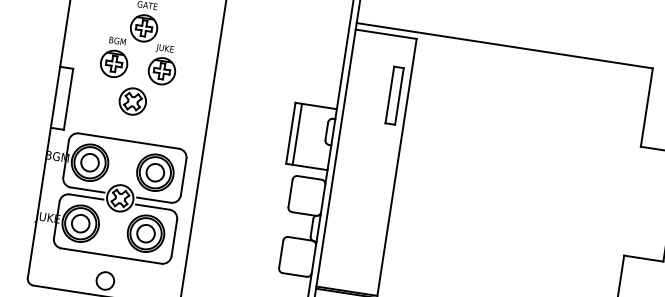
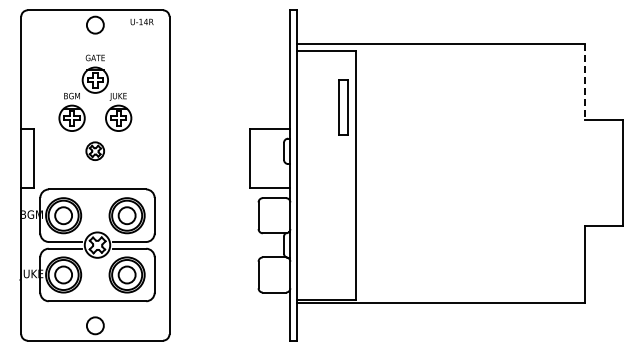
part: (132, 100) -> (94, 150), size x0.7
line: (646, 107) -> (584, 82), solid -> dashed
line: (297, 134) -> (256, 158), removed

